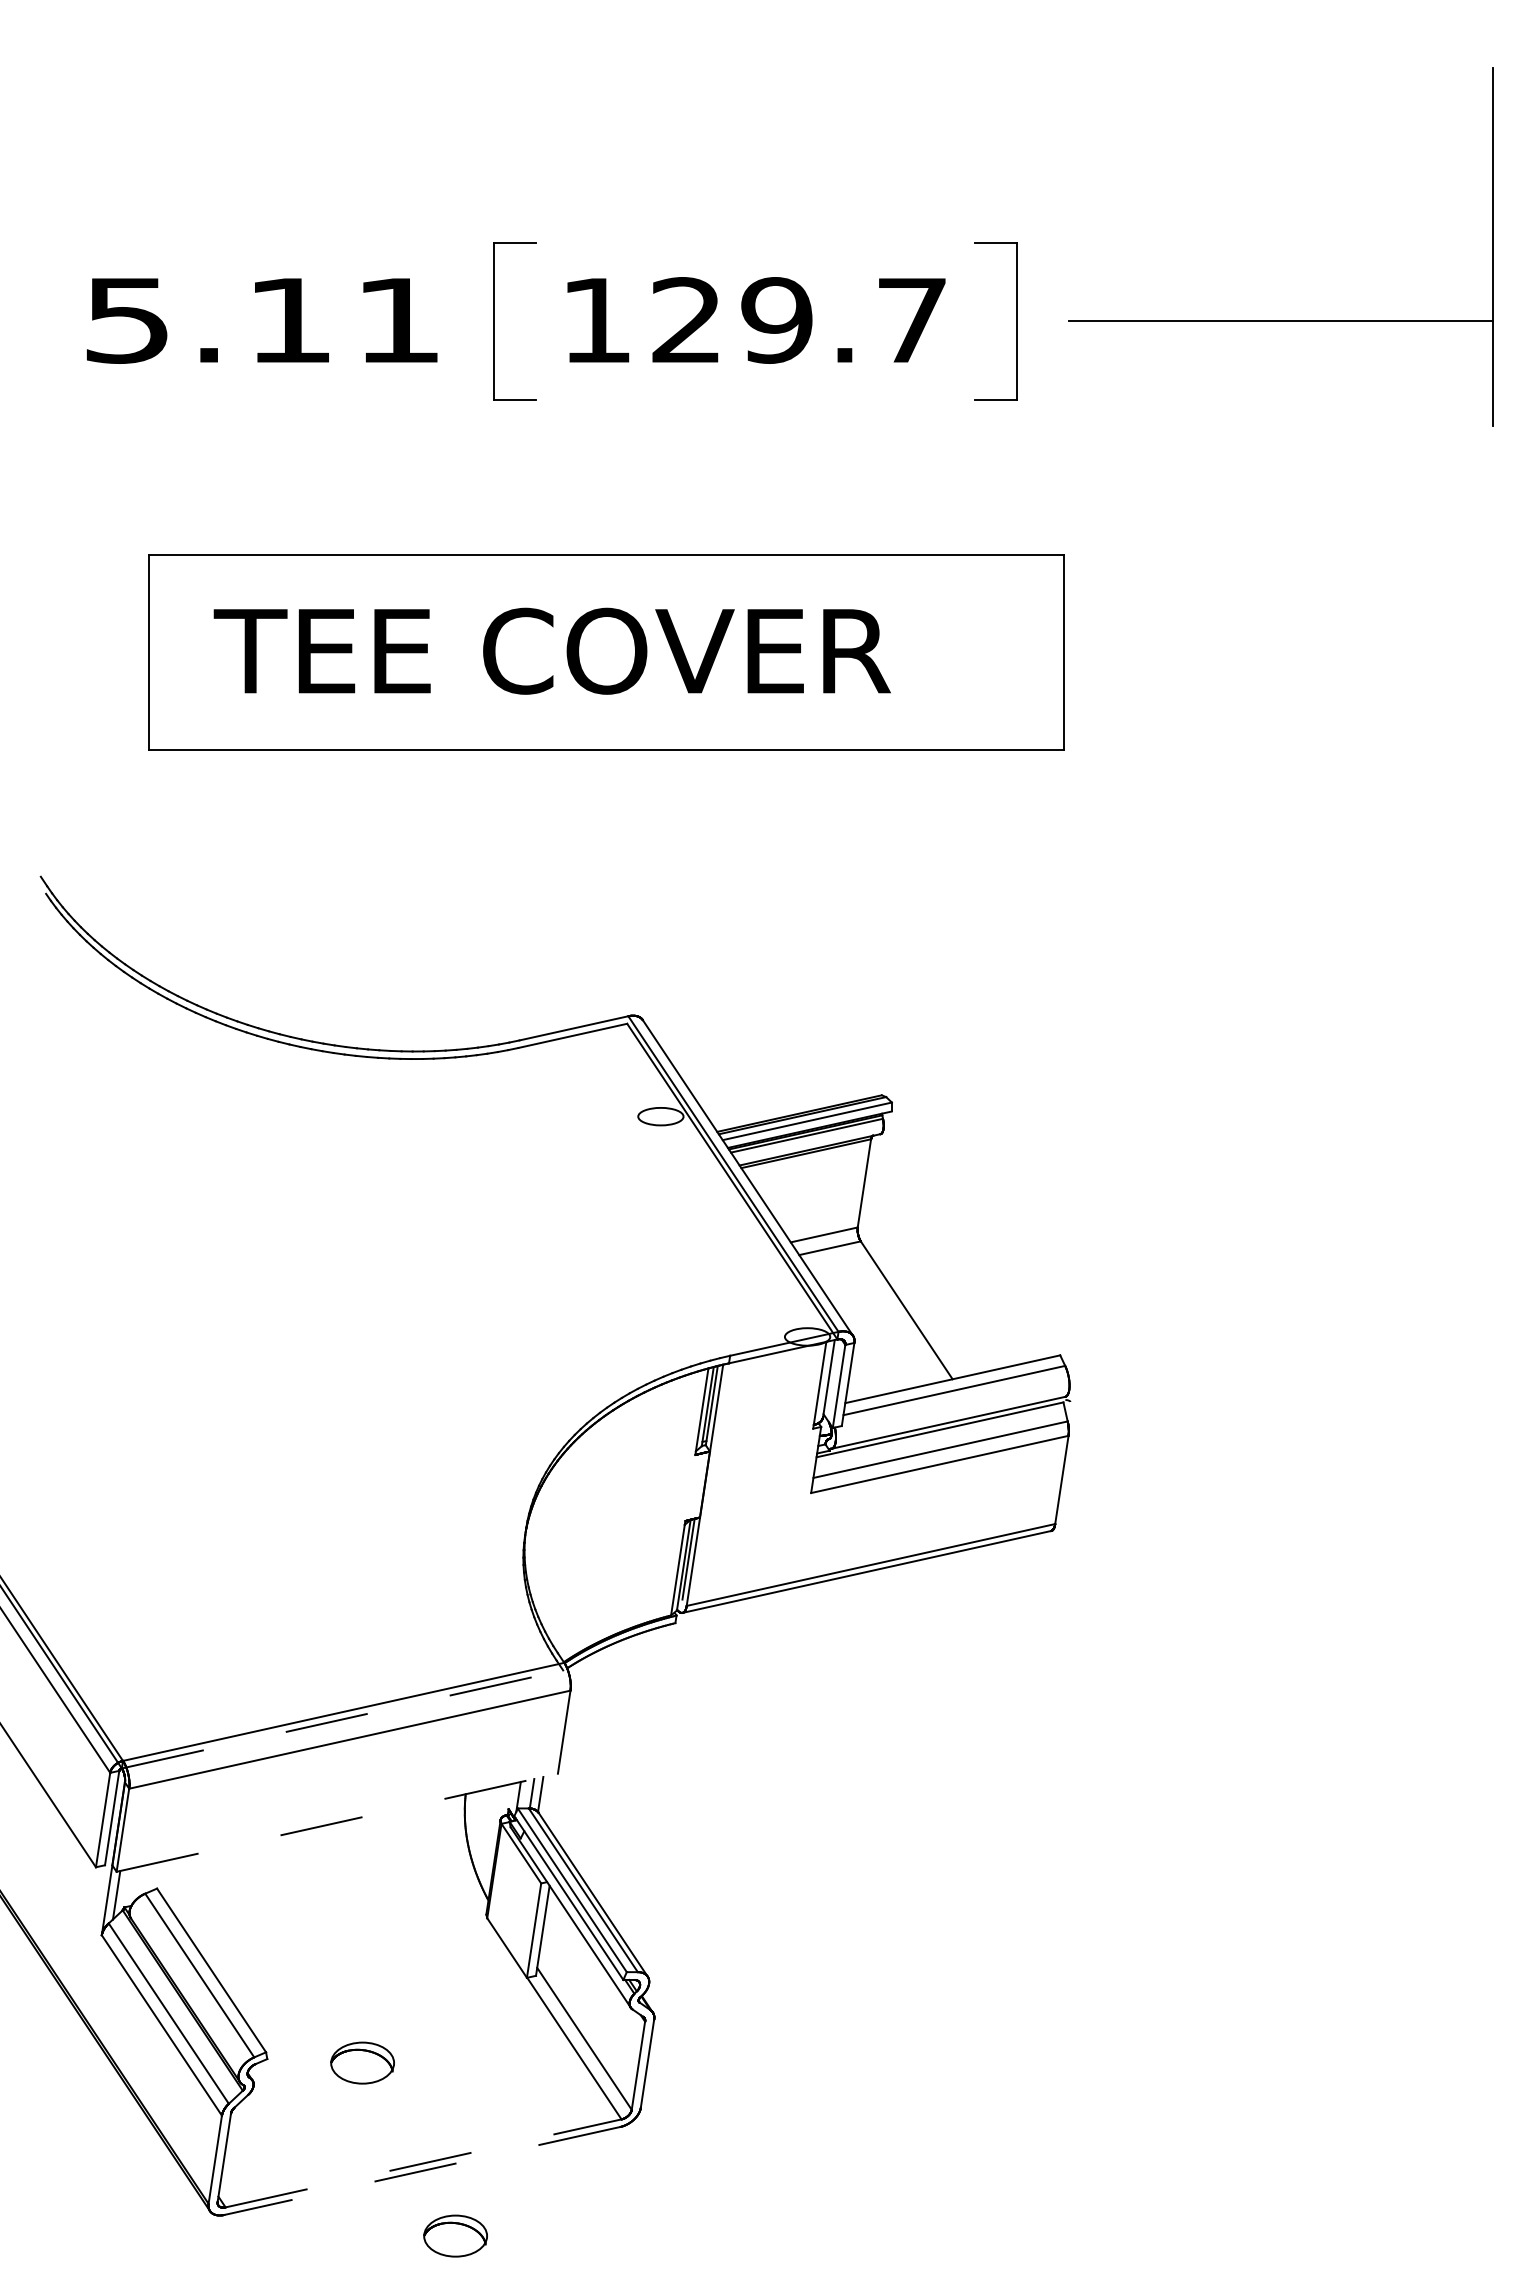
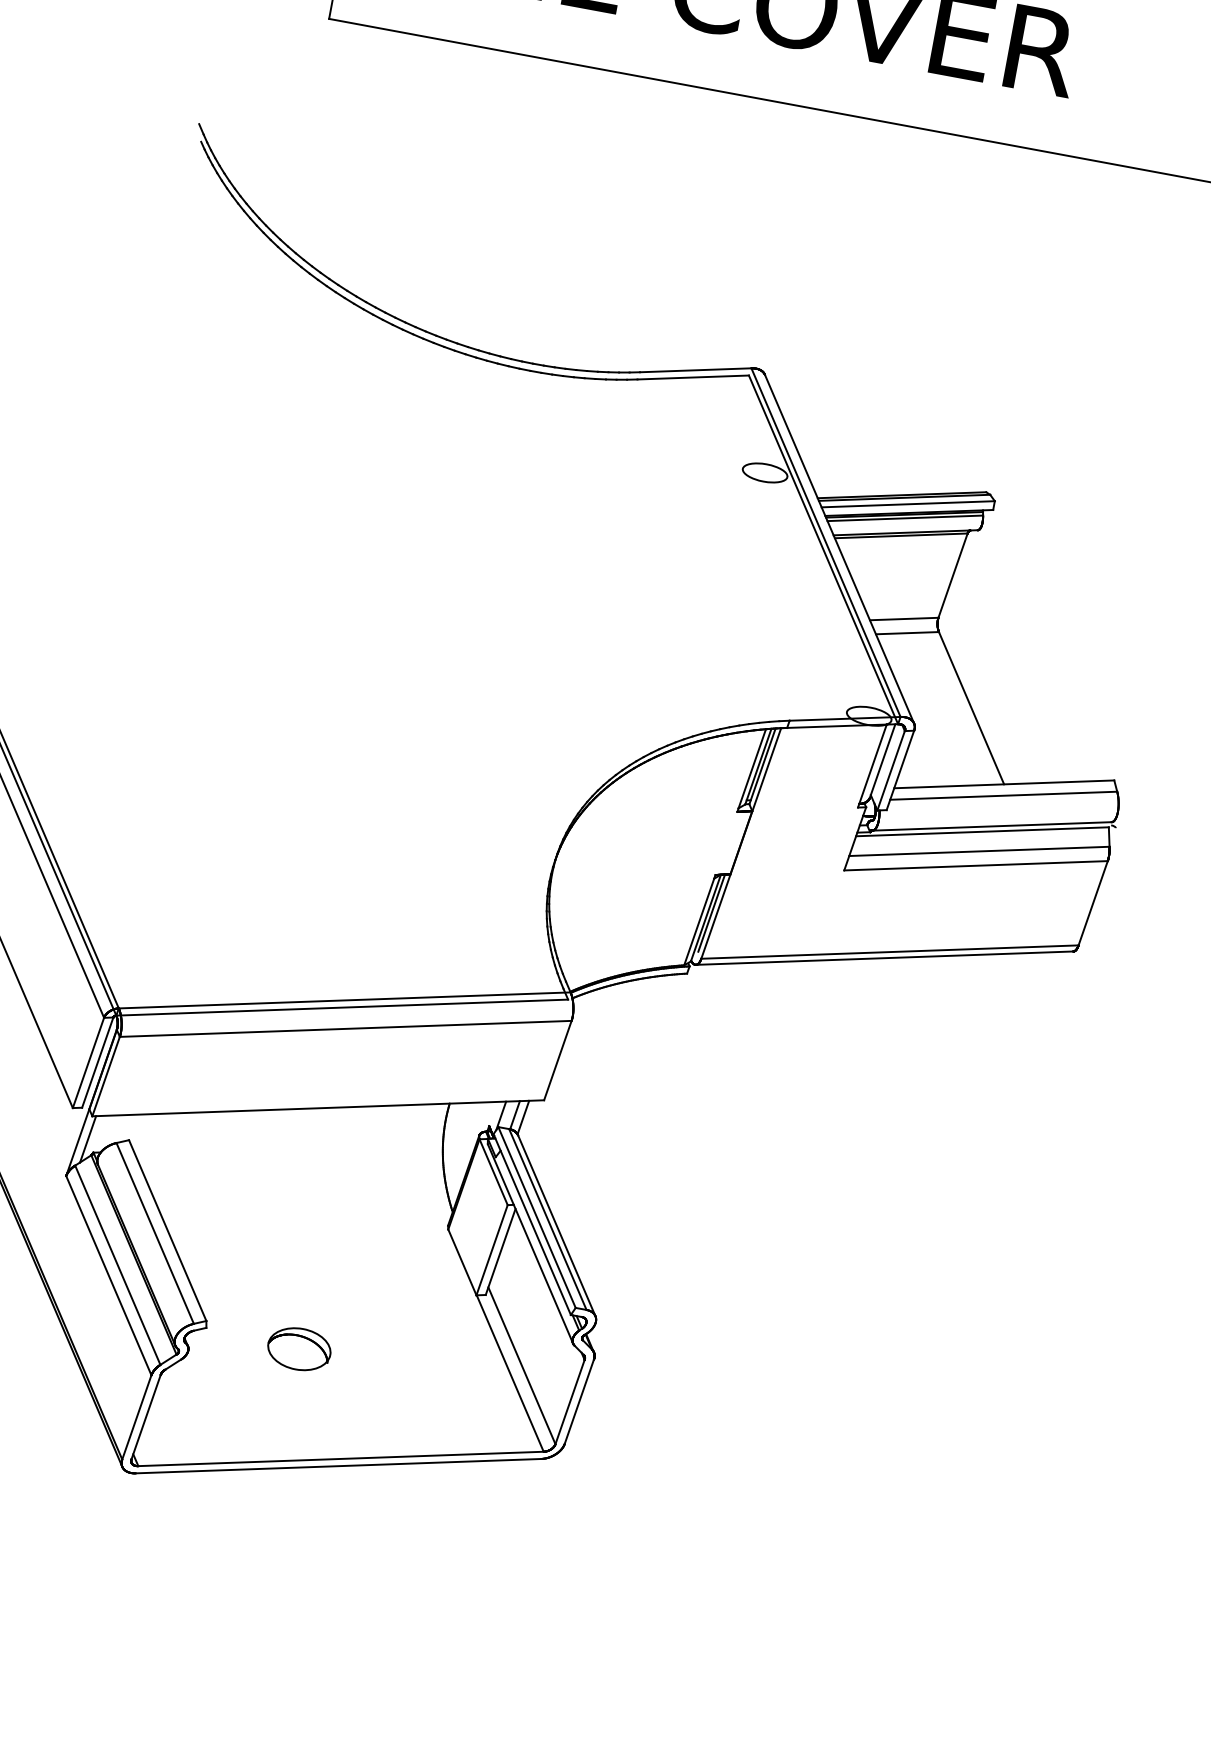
line: (343, 1719) -> (343, 1007), dashed -> solid
line: (337, 1822) -> (318, 1108), dashed -> solid
line: (423, 2163) -> (340, 1459), dashed -> solid
line: (422, 2170) -> (338, 1465), dashed -> solid
part: (455, 2235) -> (359, 1535), removed

